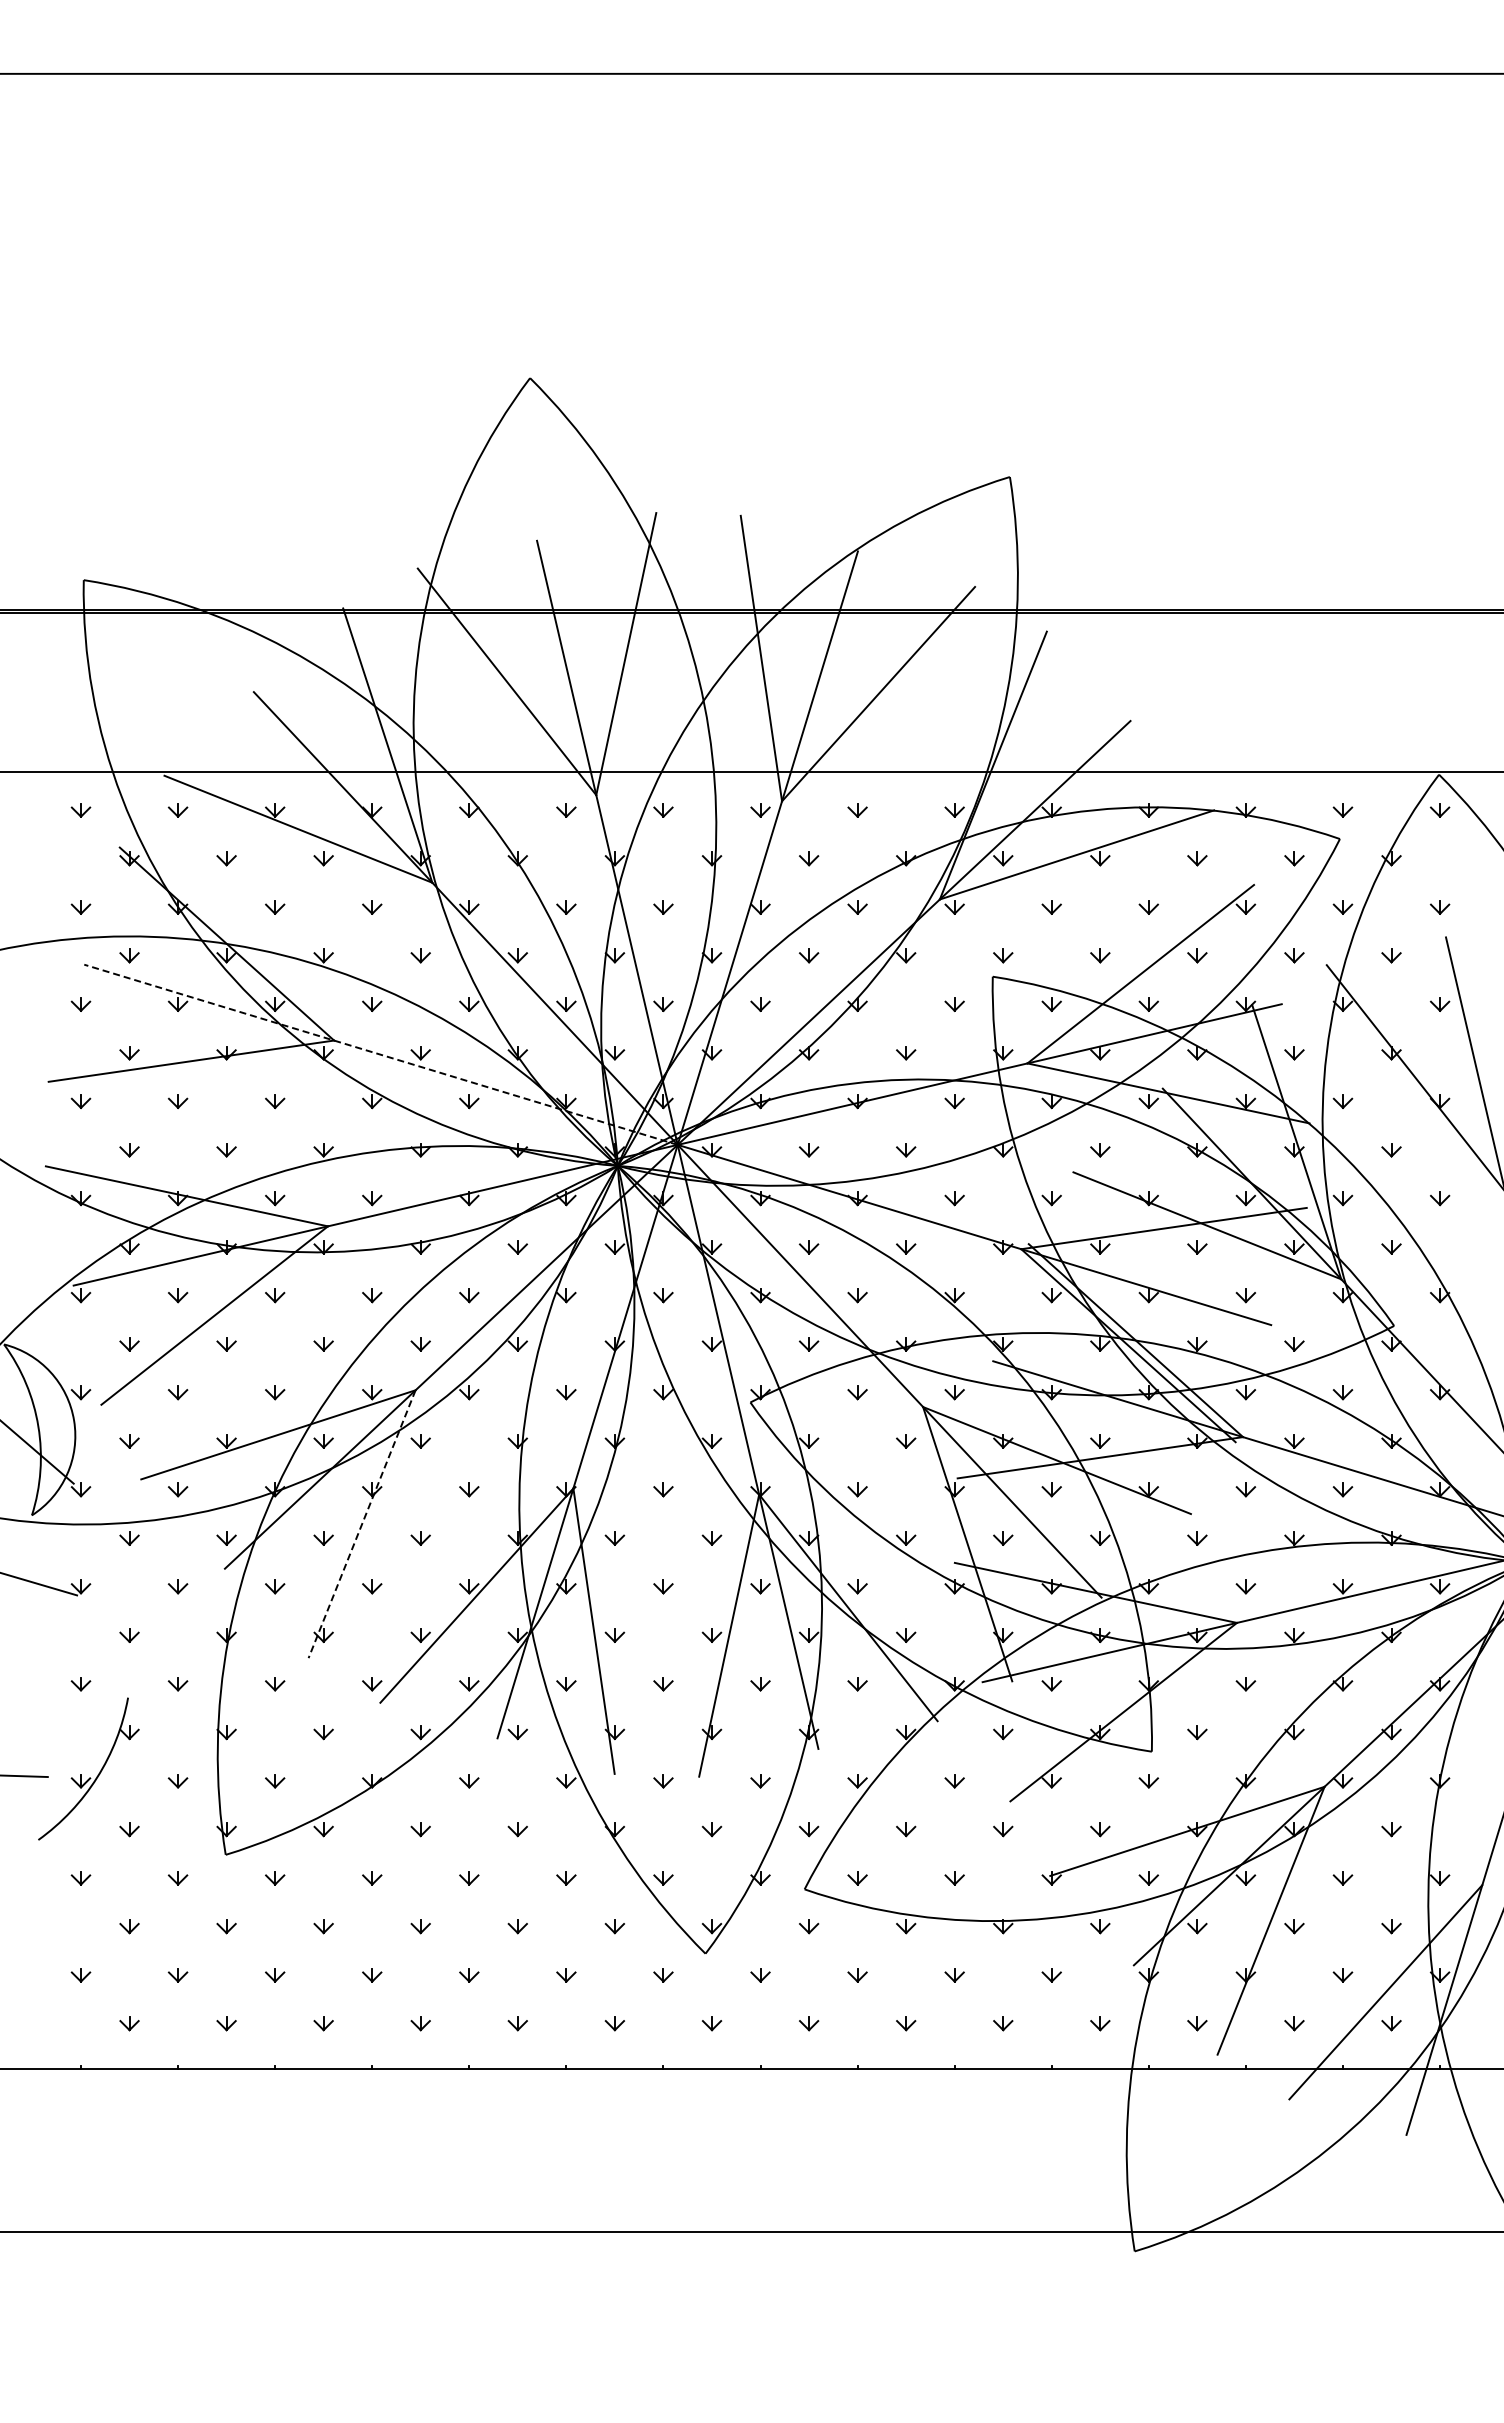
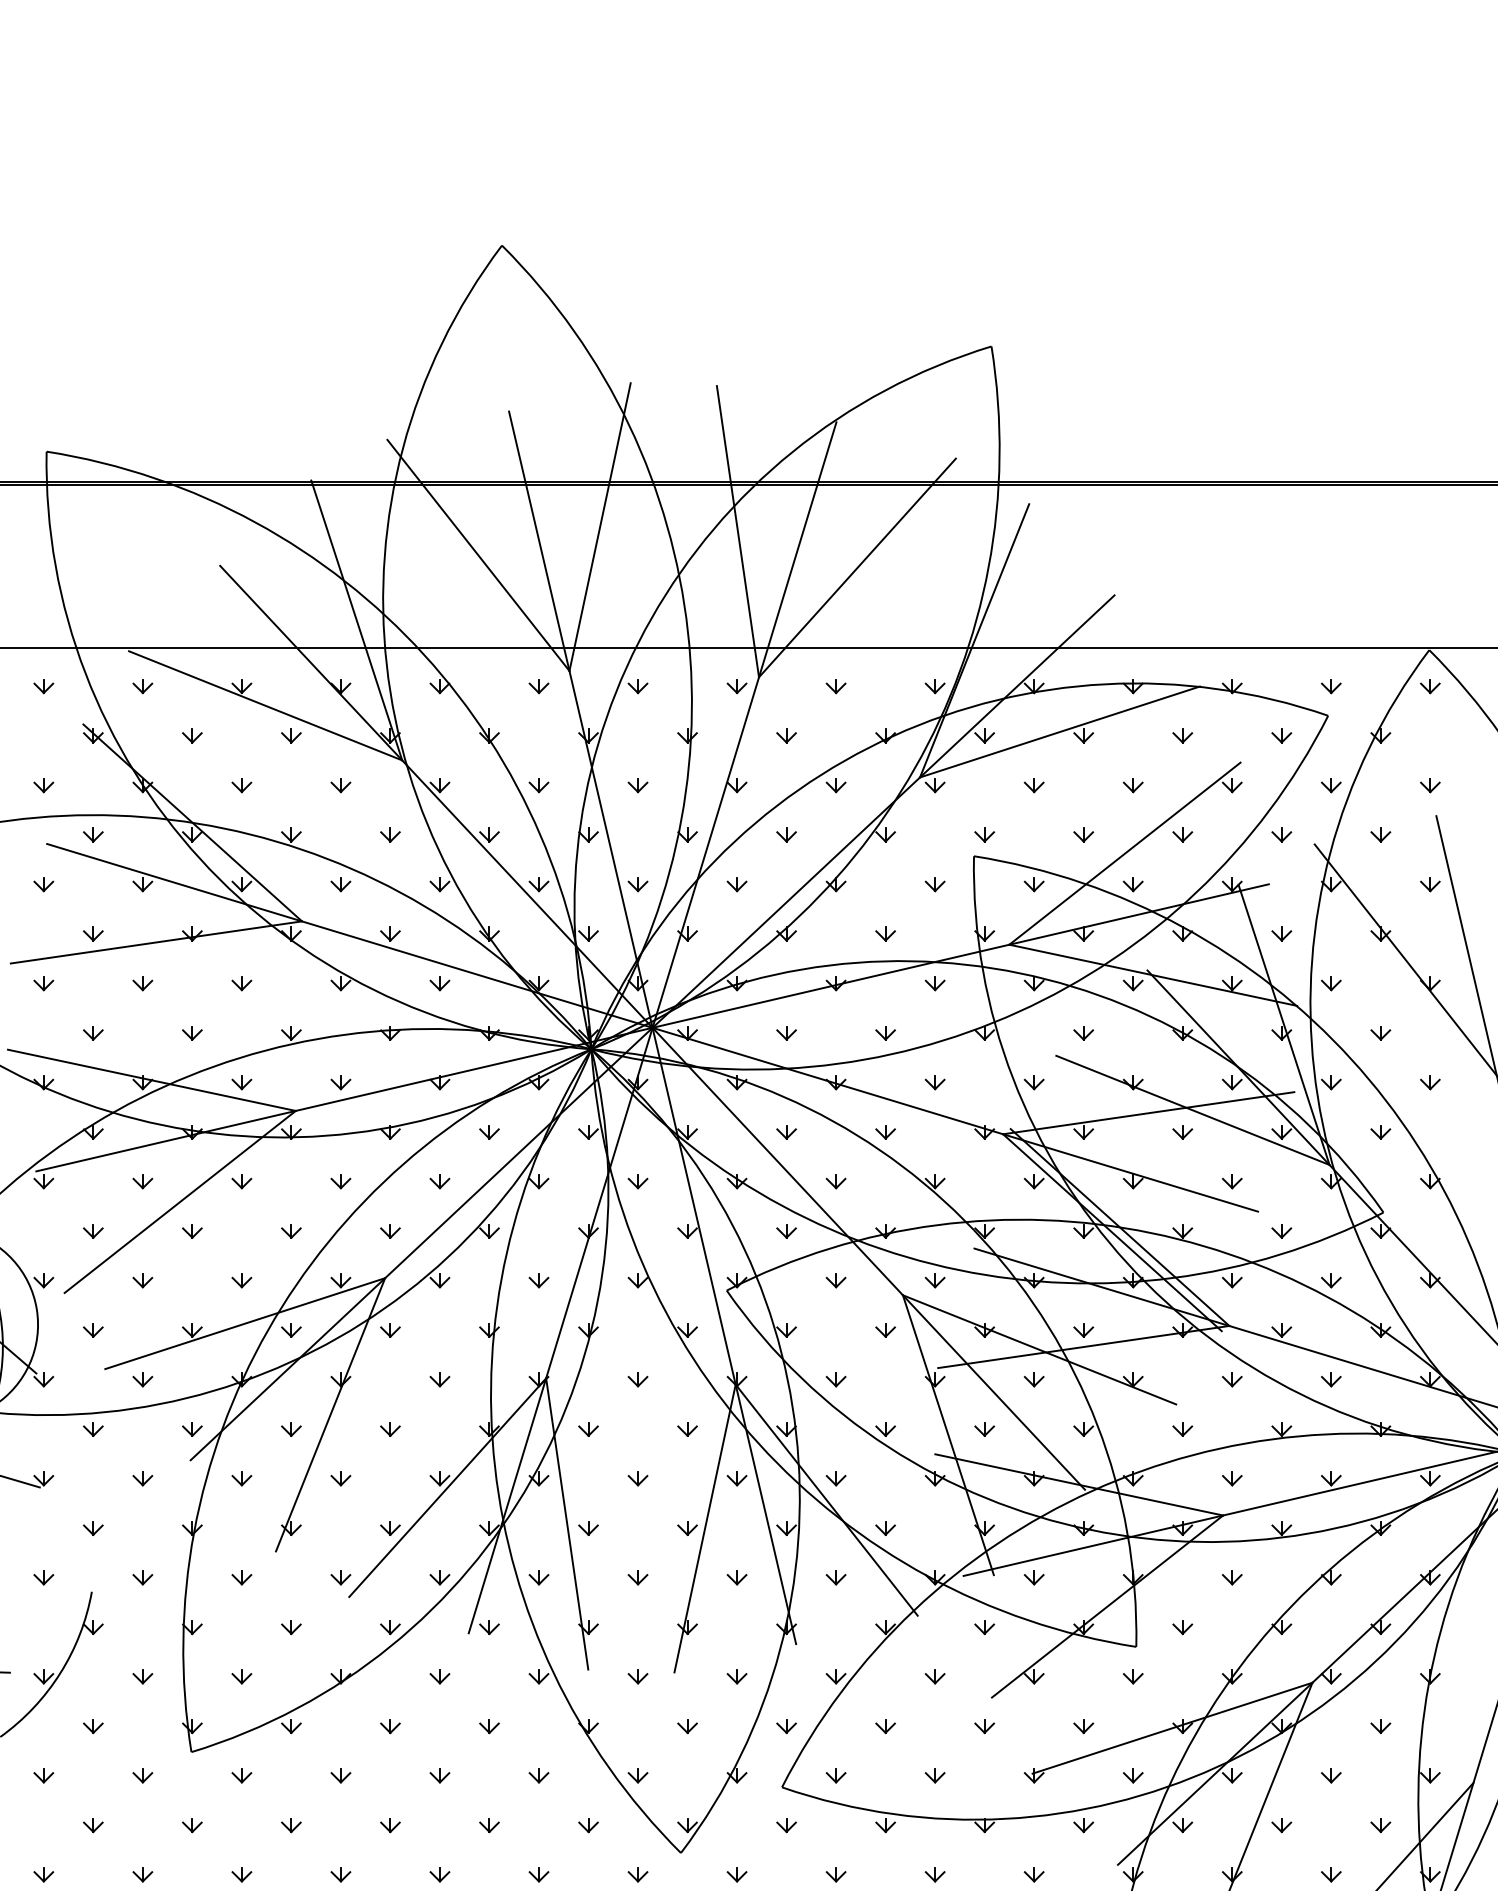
line: (380, 1054) -> (349, 935), dashed -> solid
line: (361, 1524) -> (329, 1415), dashed -> solid

